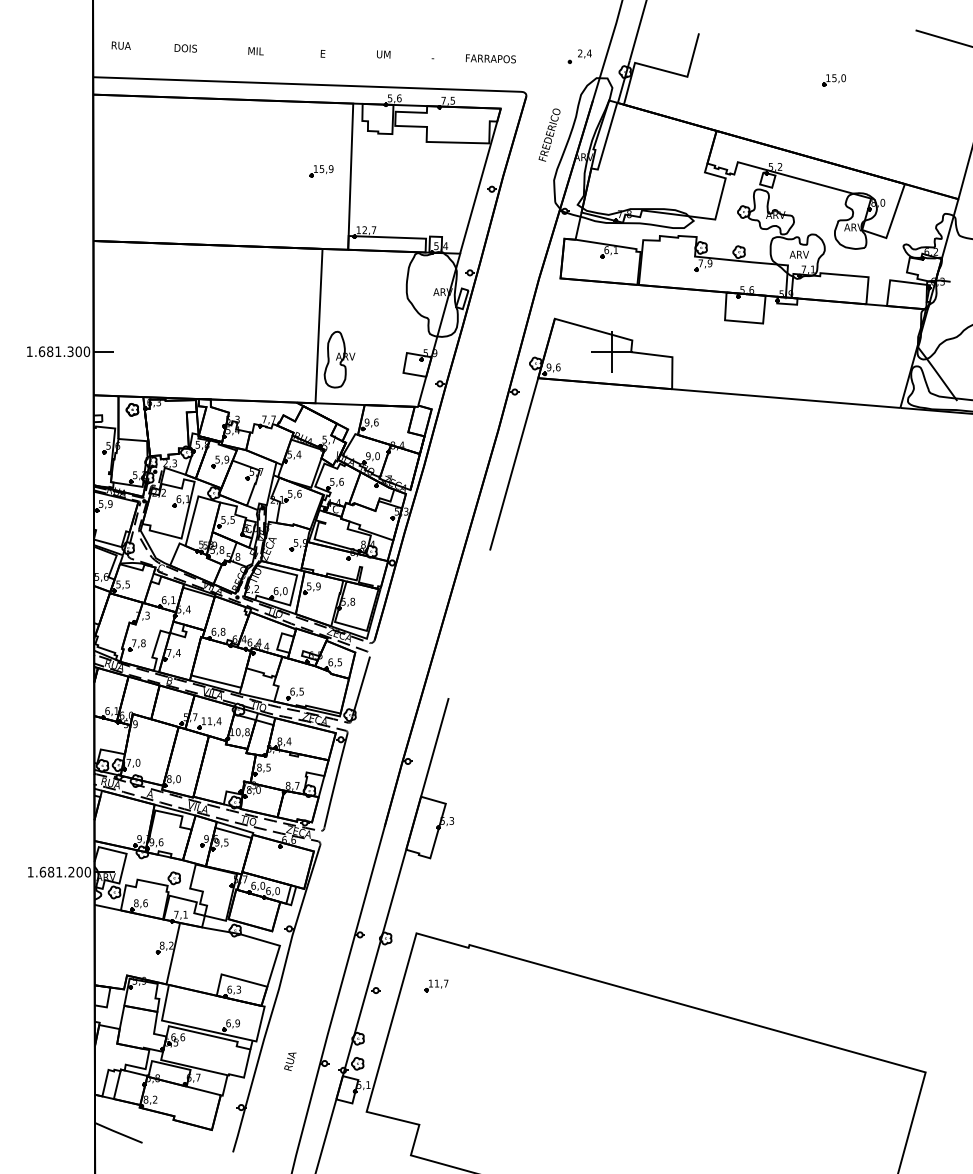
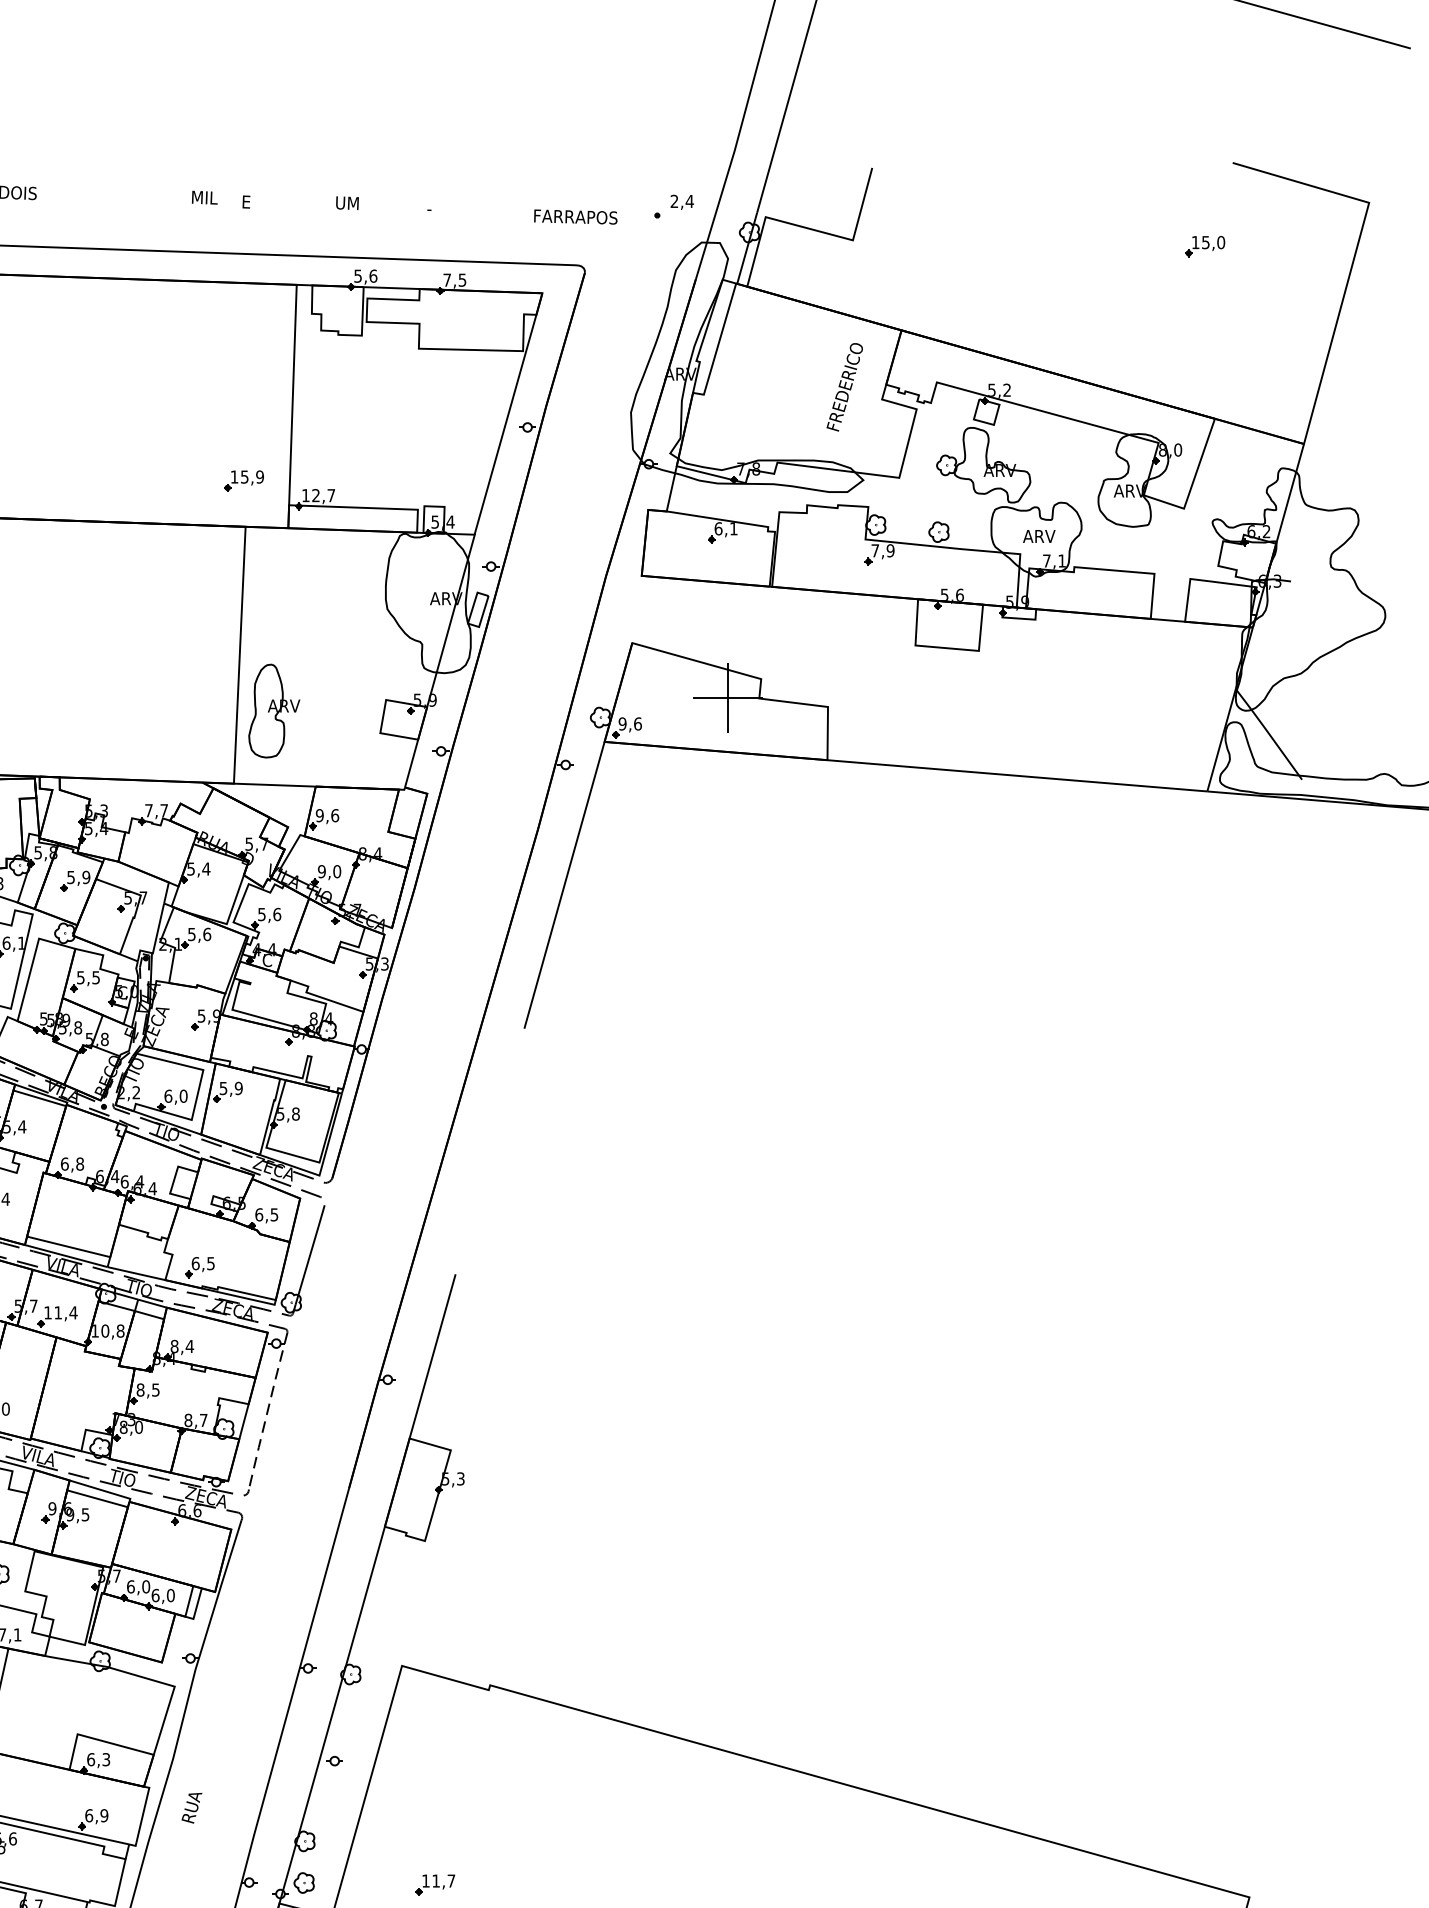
text: (255, 51) -> (203, 198), moved
text: (490, 58) -> (575, 216), moved
part: (833, 80) -> (1204, 246), moved
text: (549, 134) -> (844, 386), moved
part: (321, 171) -> (243, 481), moved
line: (335, 781) -> (267, 1413), solid -> dashed
part: (436, 985) -> (435, 1884), moved
text: (290, 1061) -> (192, 1807), moved

